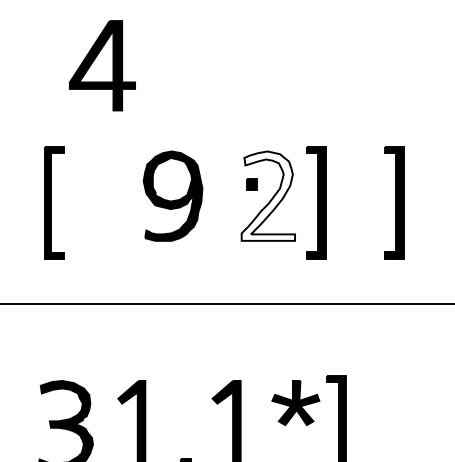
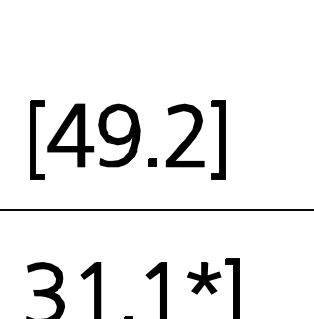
part: (102, 65) -> (70, 135), moved
part: (251, 184) -> (152, 162), moved
fill: (267, 196) -> (184, 135), added
part: (394, 202) -> (272, 139), removed

